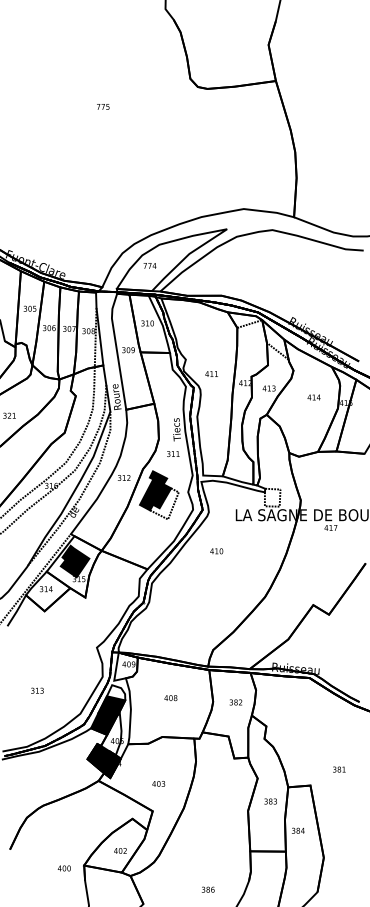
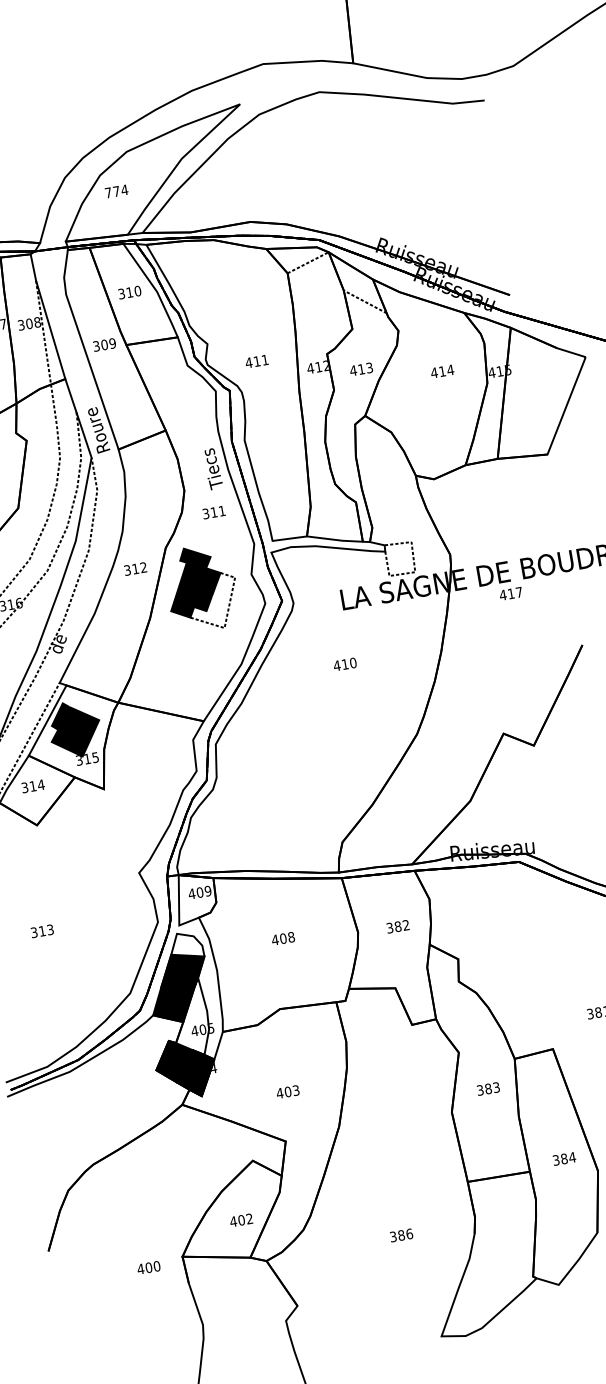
text: (216, 551) -> (344, 664), moved
text: (37, 690) -> (42, 930), moved
text: (298, 830) -> (564, 1158), moved
text: (208, 889) -> (401, 1234), moved

